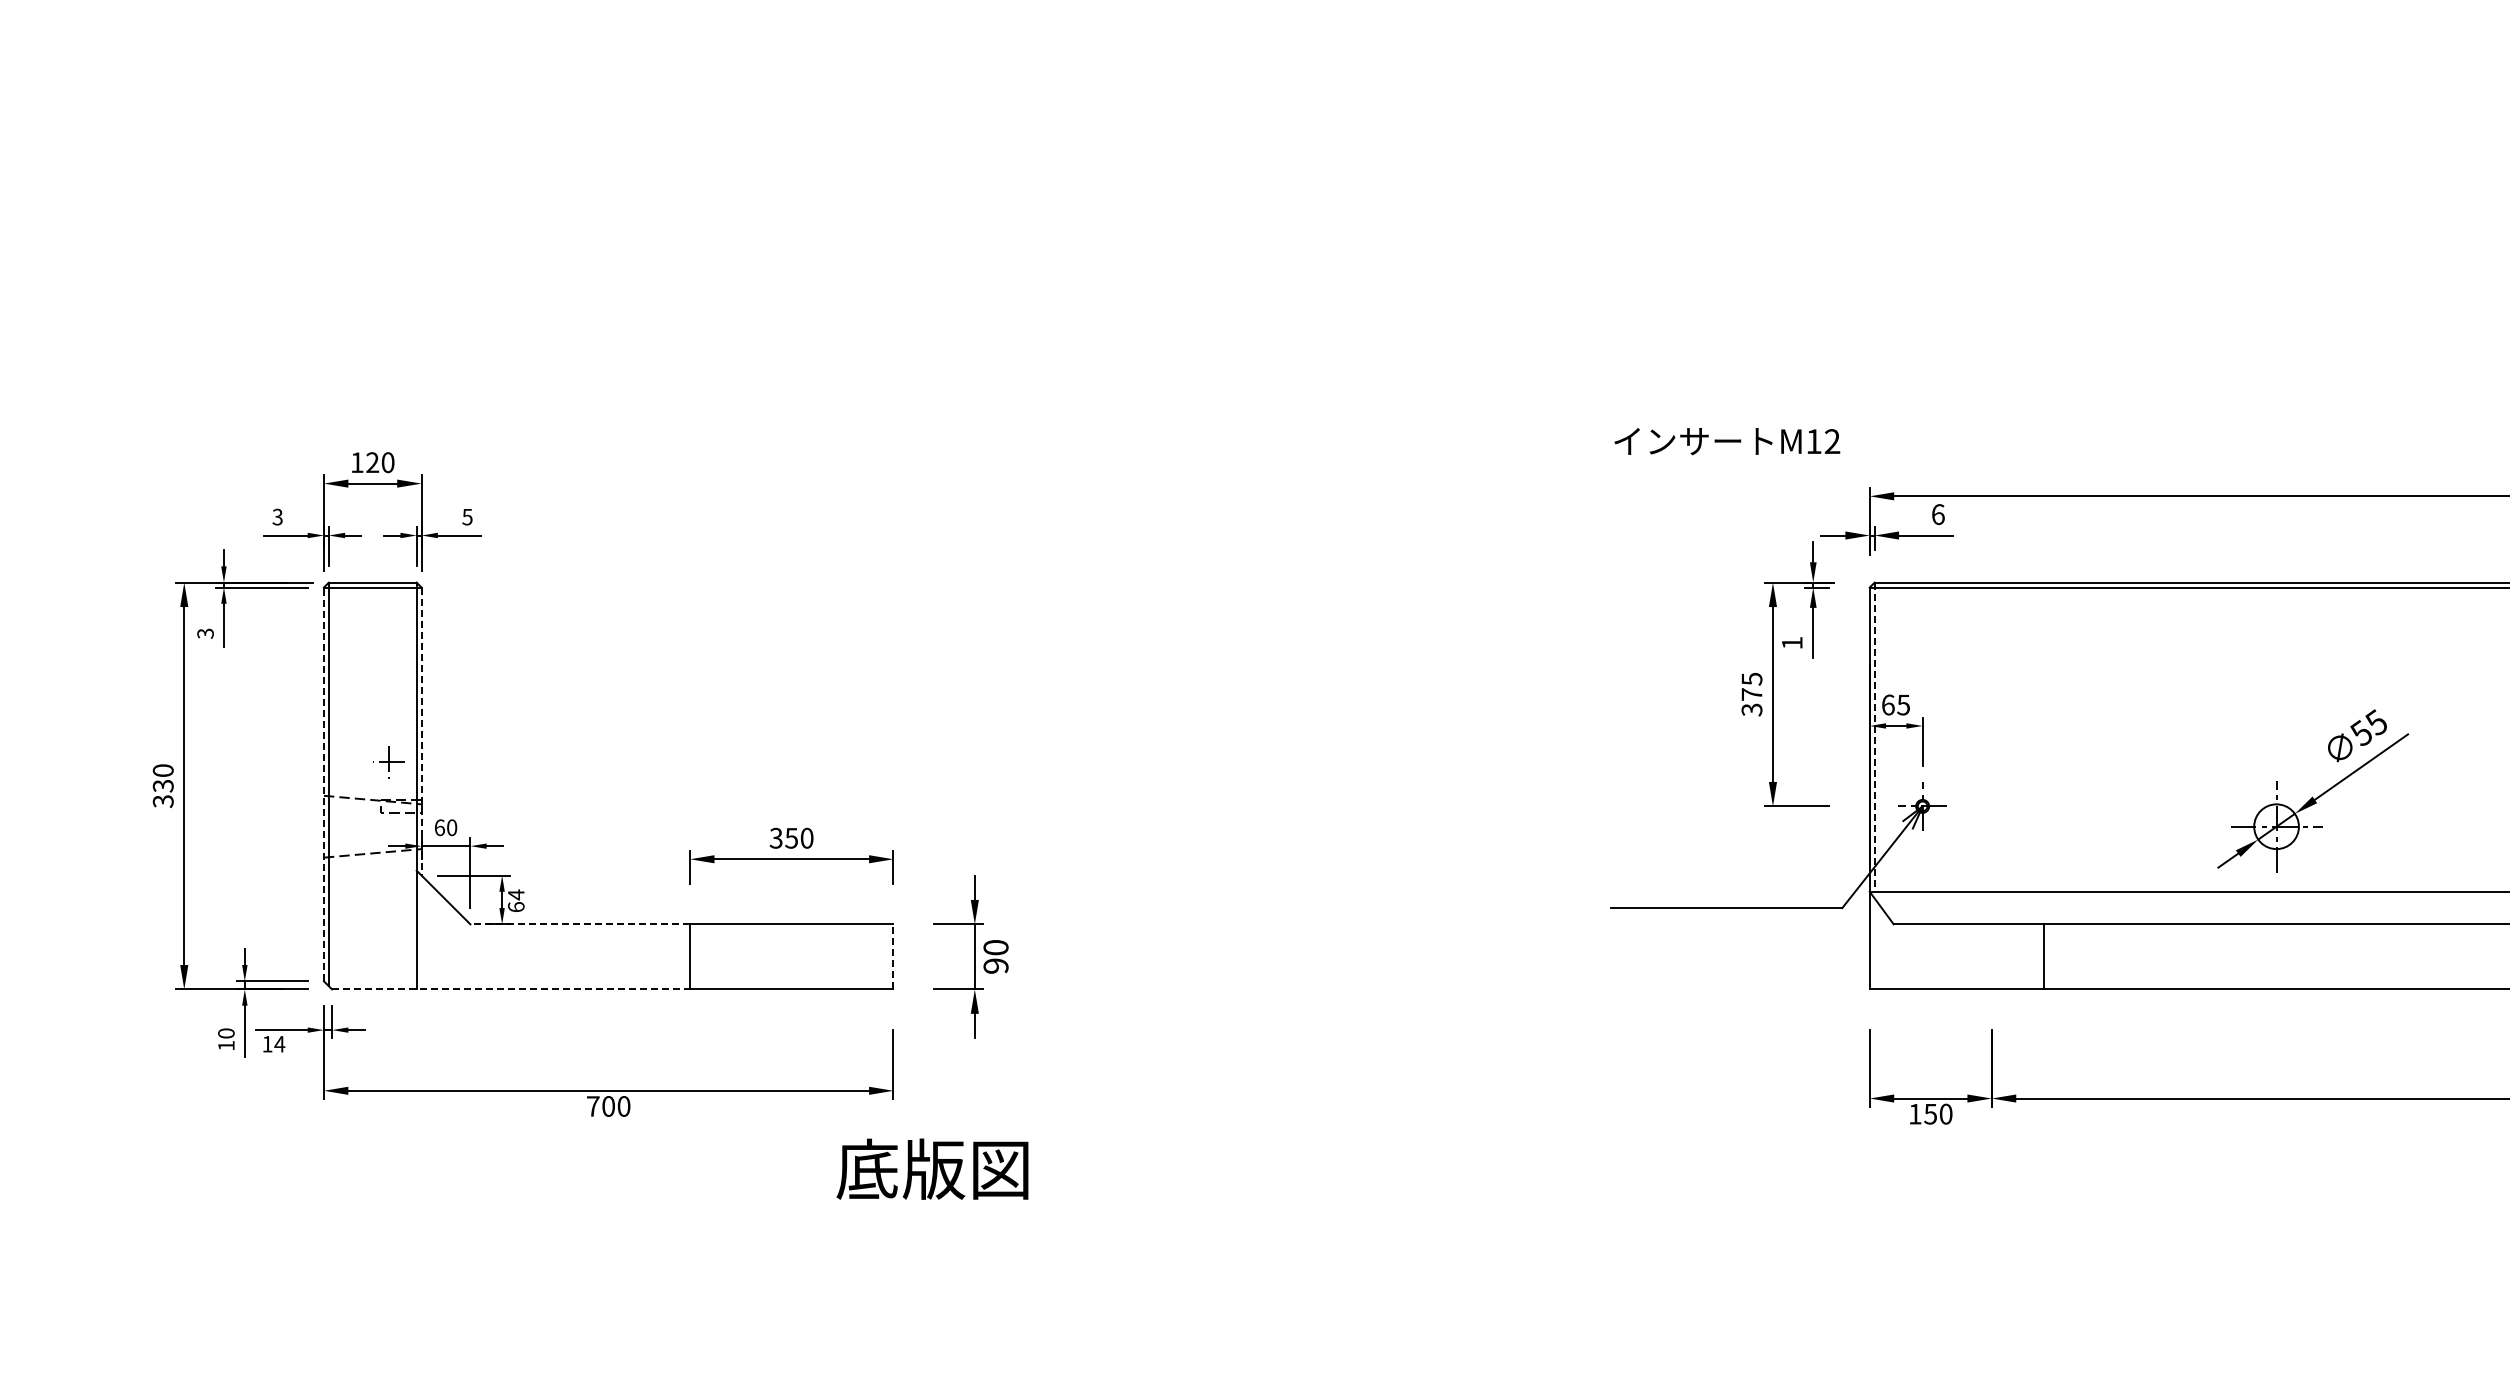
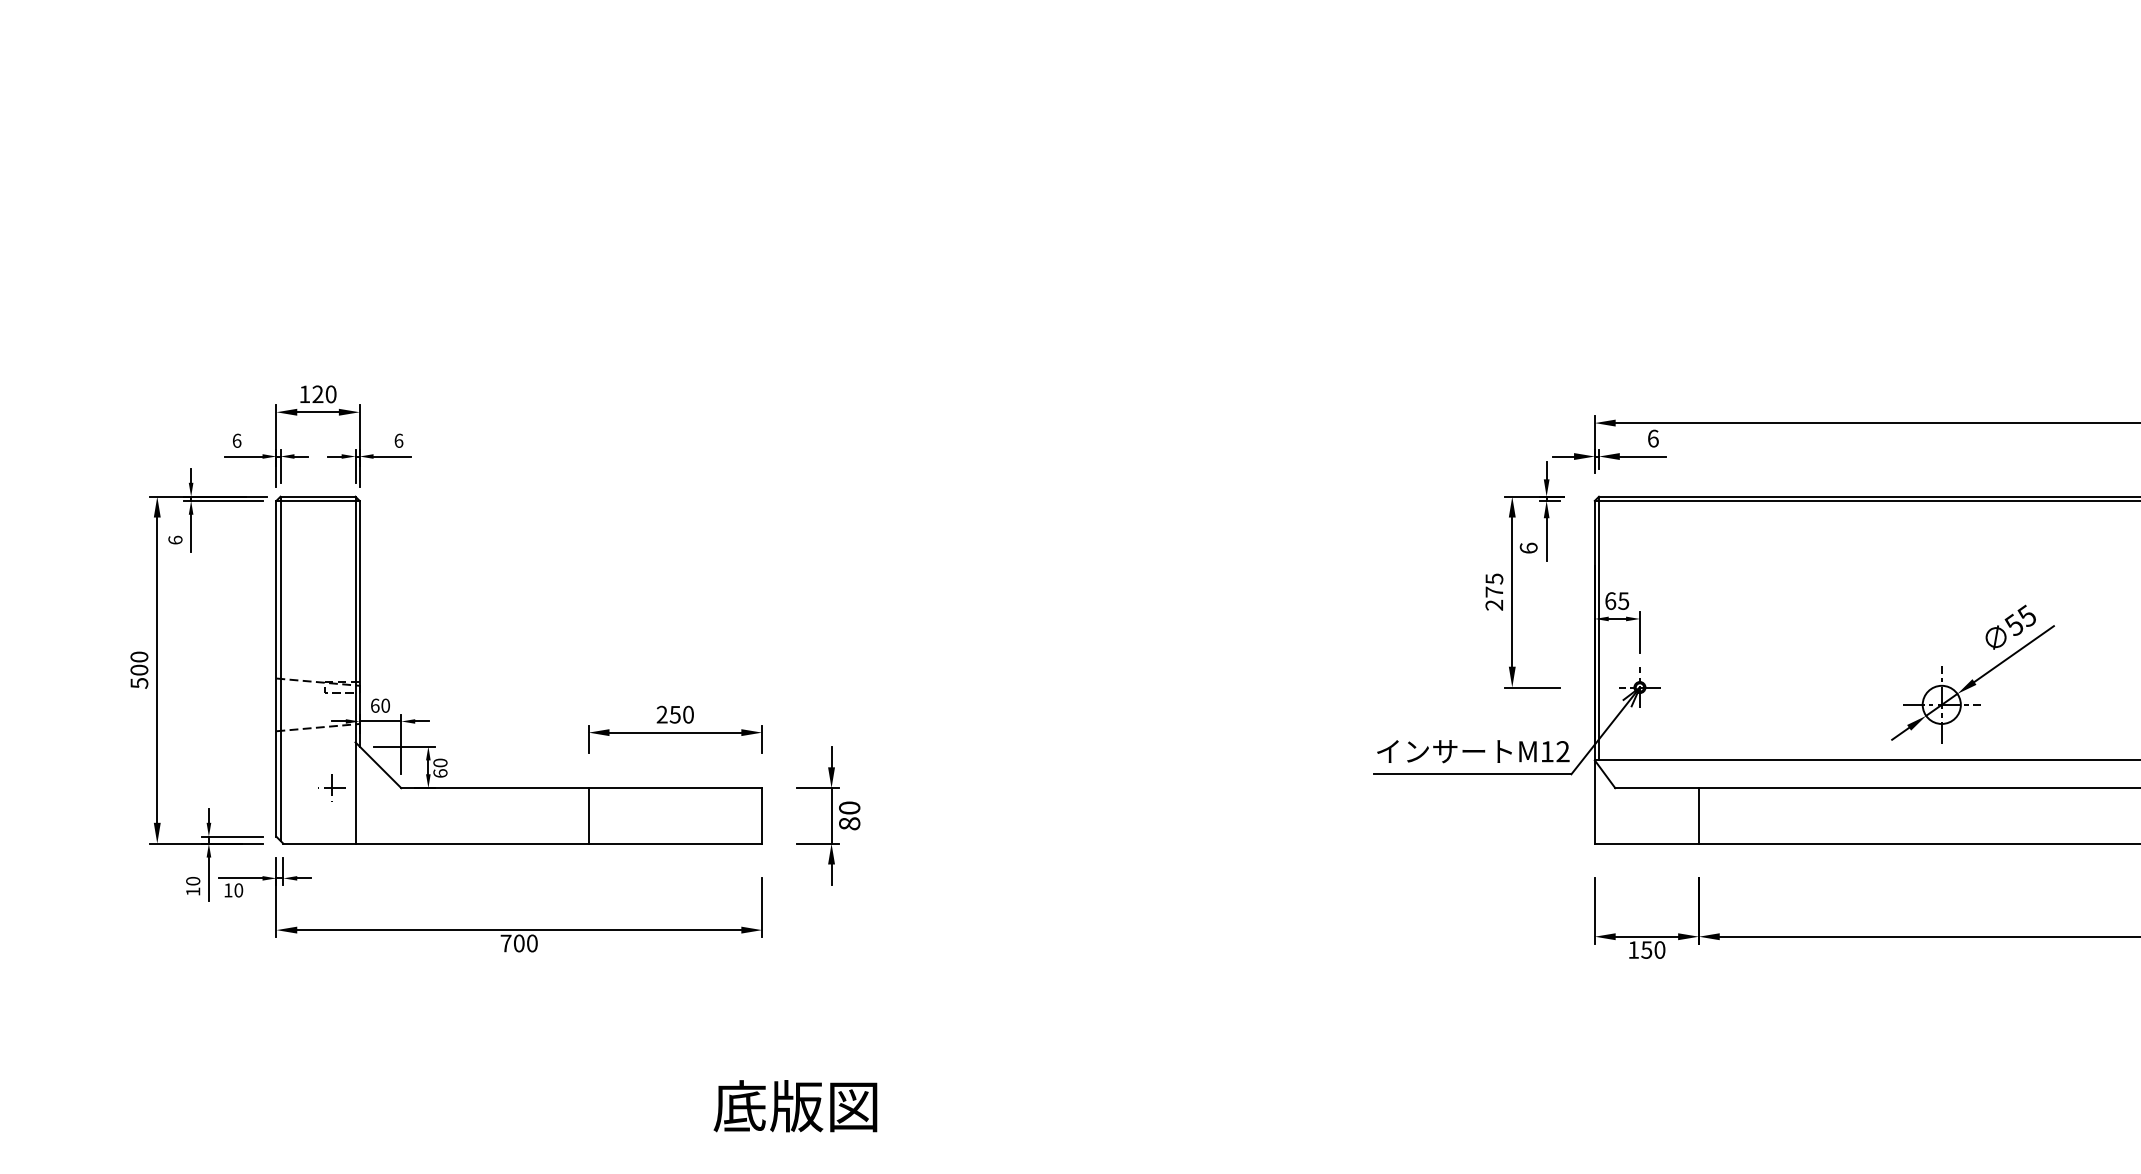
text: (1727, 441) -> (1473, 751), moved
text: (277, 516) -> (236, 440), 3 -> 6
text: (467, 516) -> (398, 440), 5 -> 6
text: (205, 633) -> (175, 540), 3 -> 6
text: (1791, 642) -> (1528, 547), 1 -> 6
text: (1752, 709) -> (1494, 604), 375 -> 275
line: (421, 732) -> (359, 624), dashed -> solid
line: (1874, 737) -> (1598, 628), dashed -> solid
part: (388, 762) -> (331, 788), moved
line: (323, 784) -> (276, 668), dashed -> solid
text: (162, 793) -> (138, 676), 330 -> 500
text: (775, 838) -> (661, 714), 350 -> 250
text: (516, 894) -> (440, 762), 64 -> 60
line: (580, 924) -> (495, 788), dashed -> solid
line: (893, 956) -> (762, 815), dashed -> solid
line: (2043, 956) -> (1698, 815), moved
text: (995, 965) -> (849, 823), 90 -> 80
line: (511, 989) -> (436, 843), dashed -> solid
text: (279, 1043) -> (238, 889), 14 -> 10
text: (932, 1168) -> (795, 1105), moved

